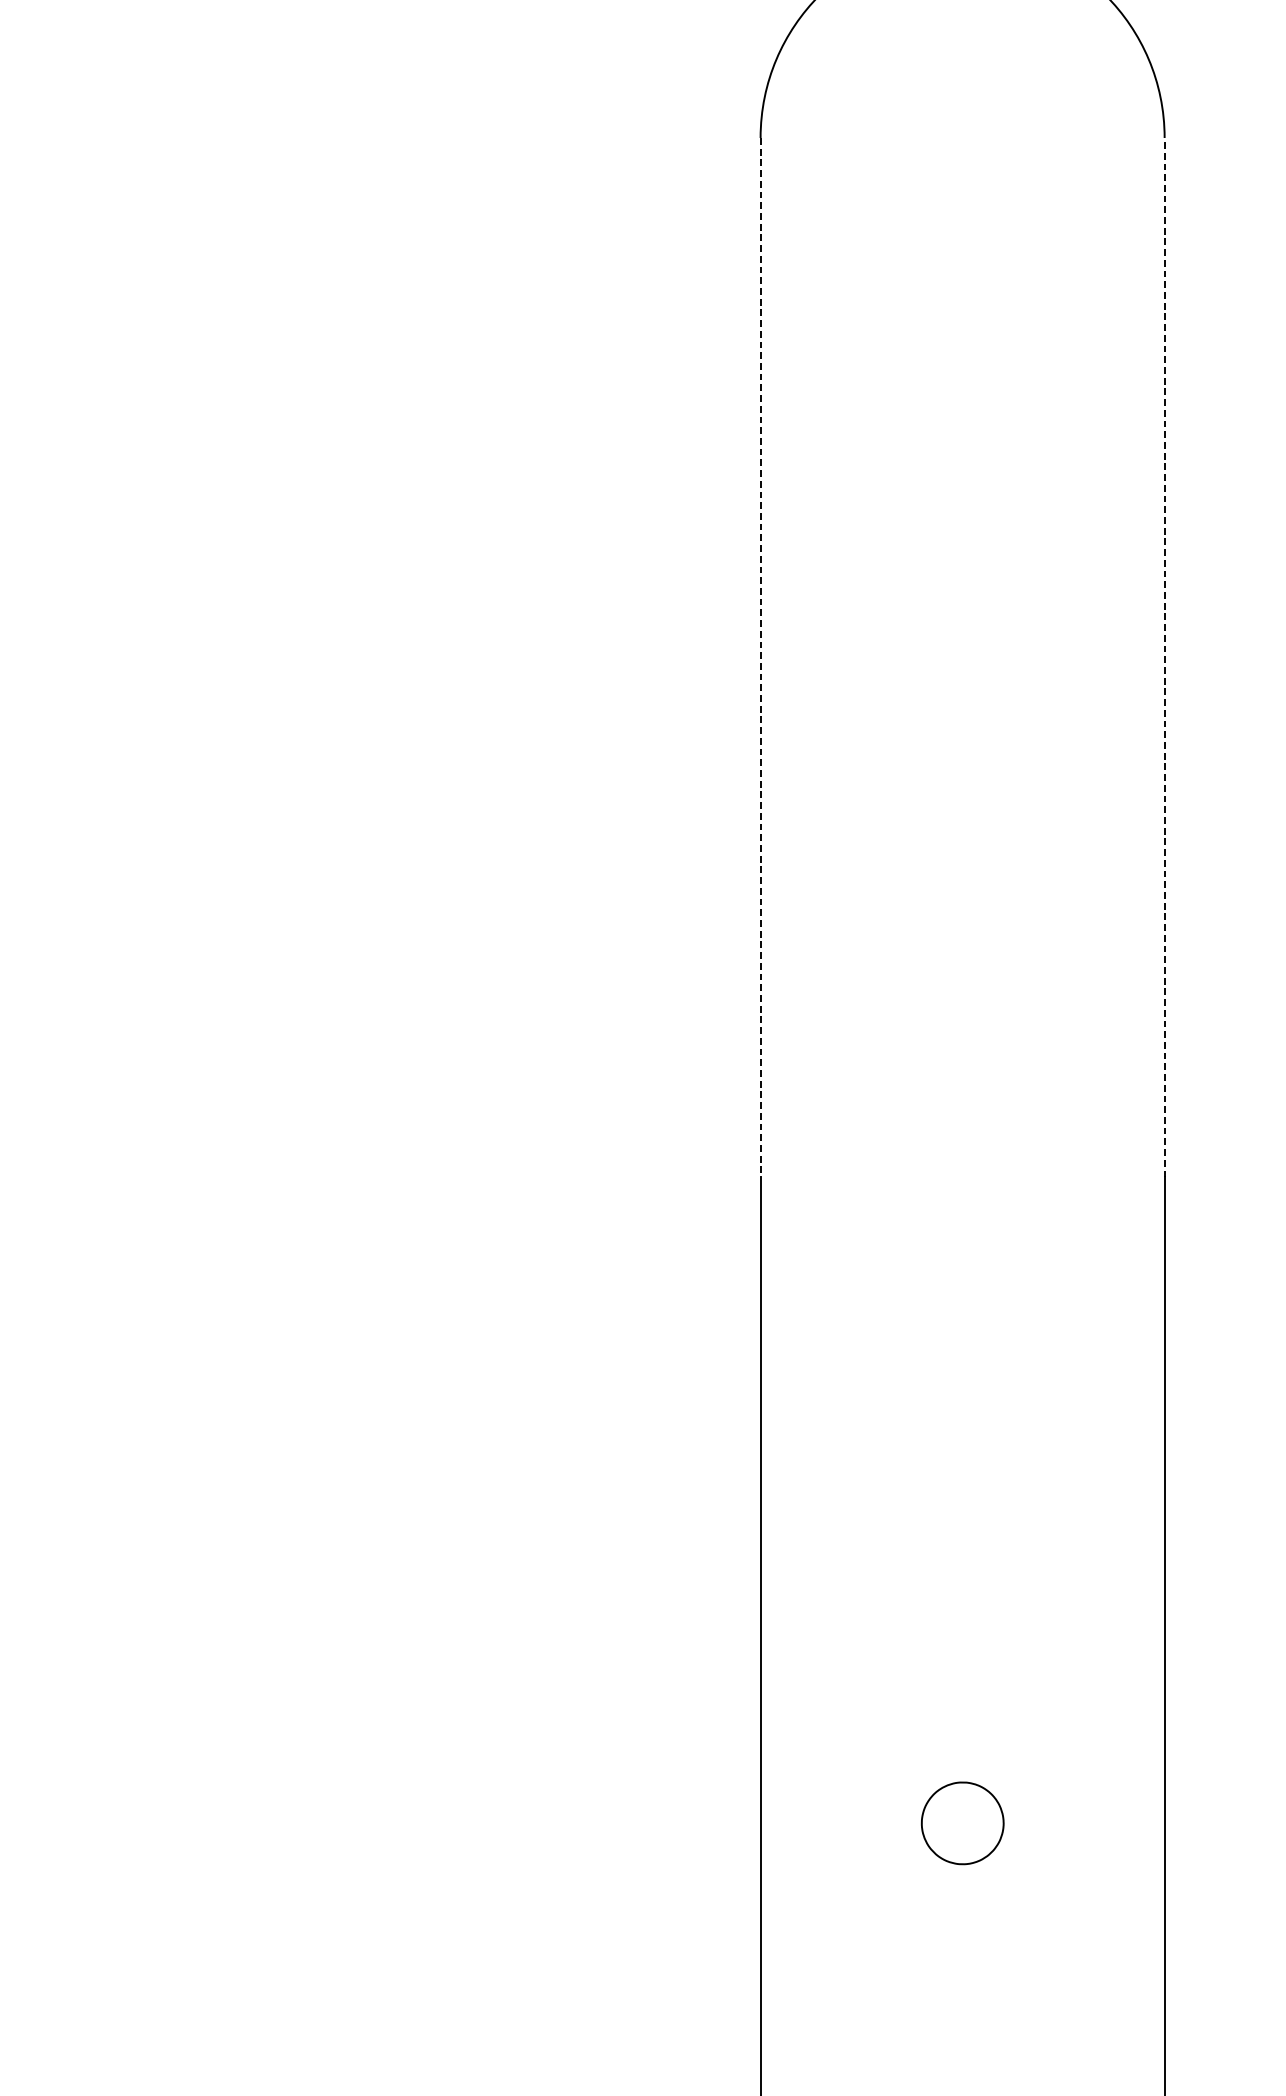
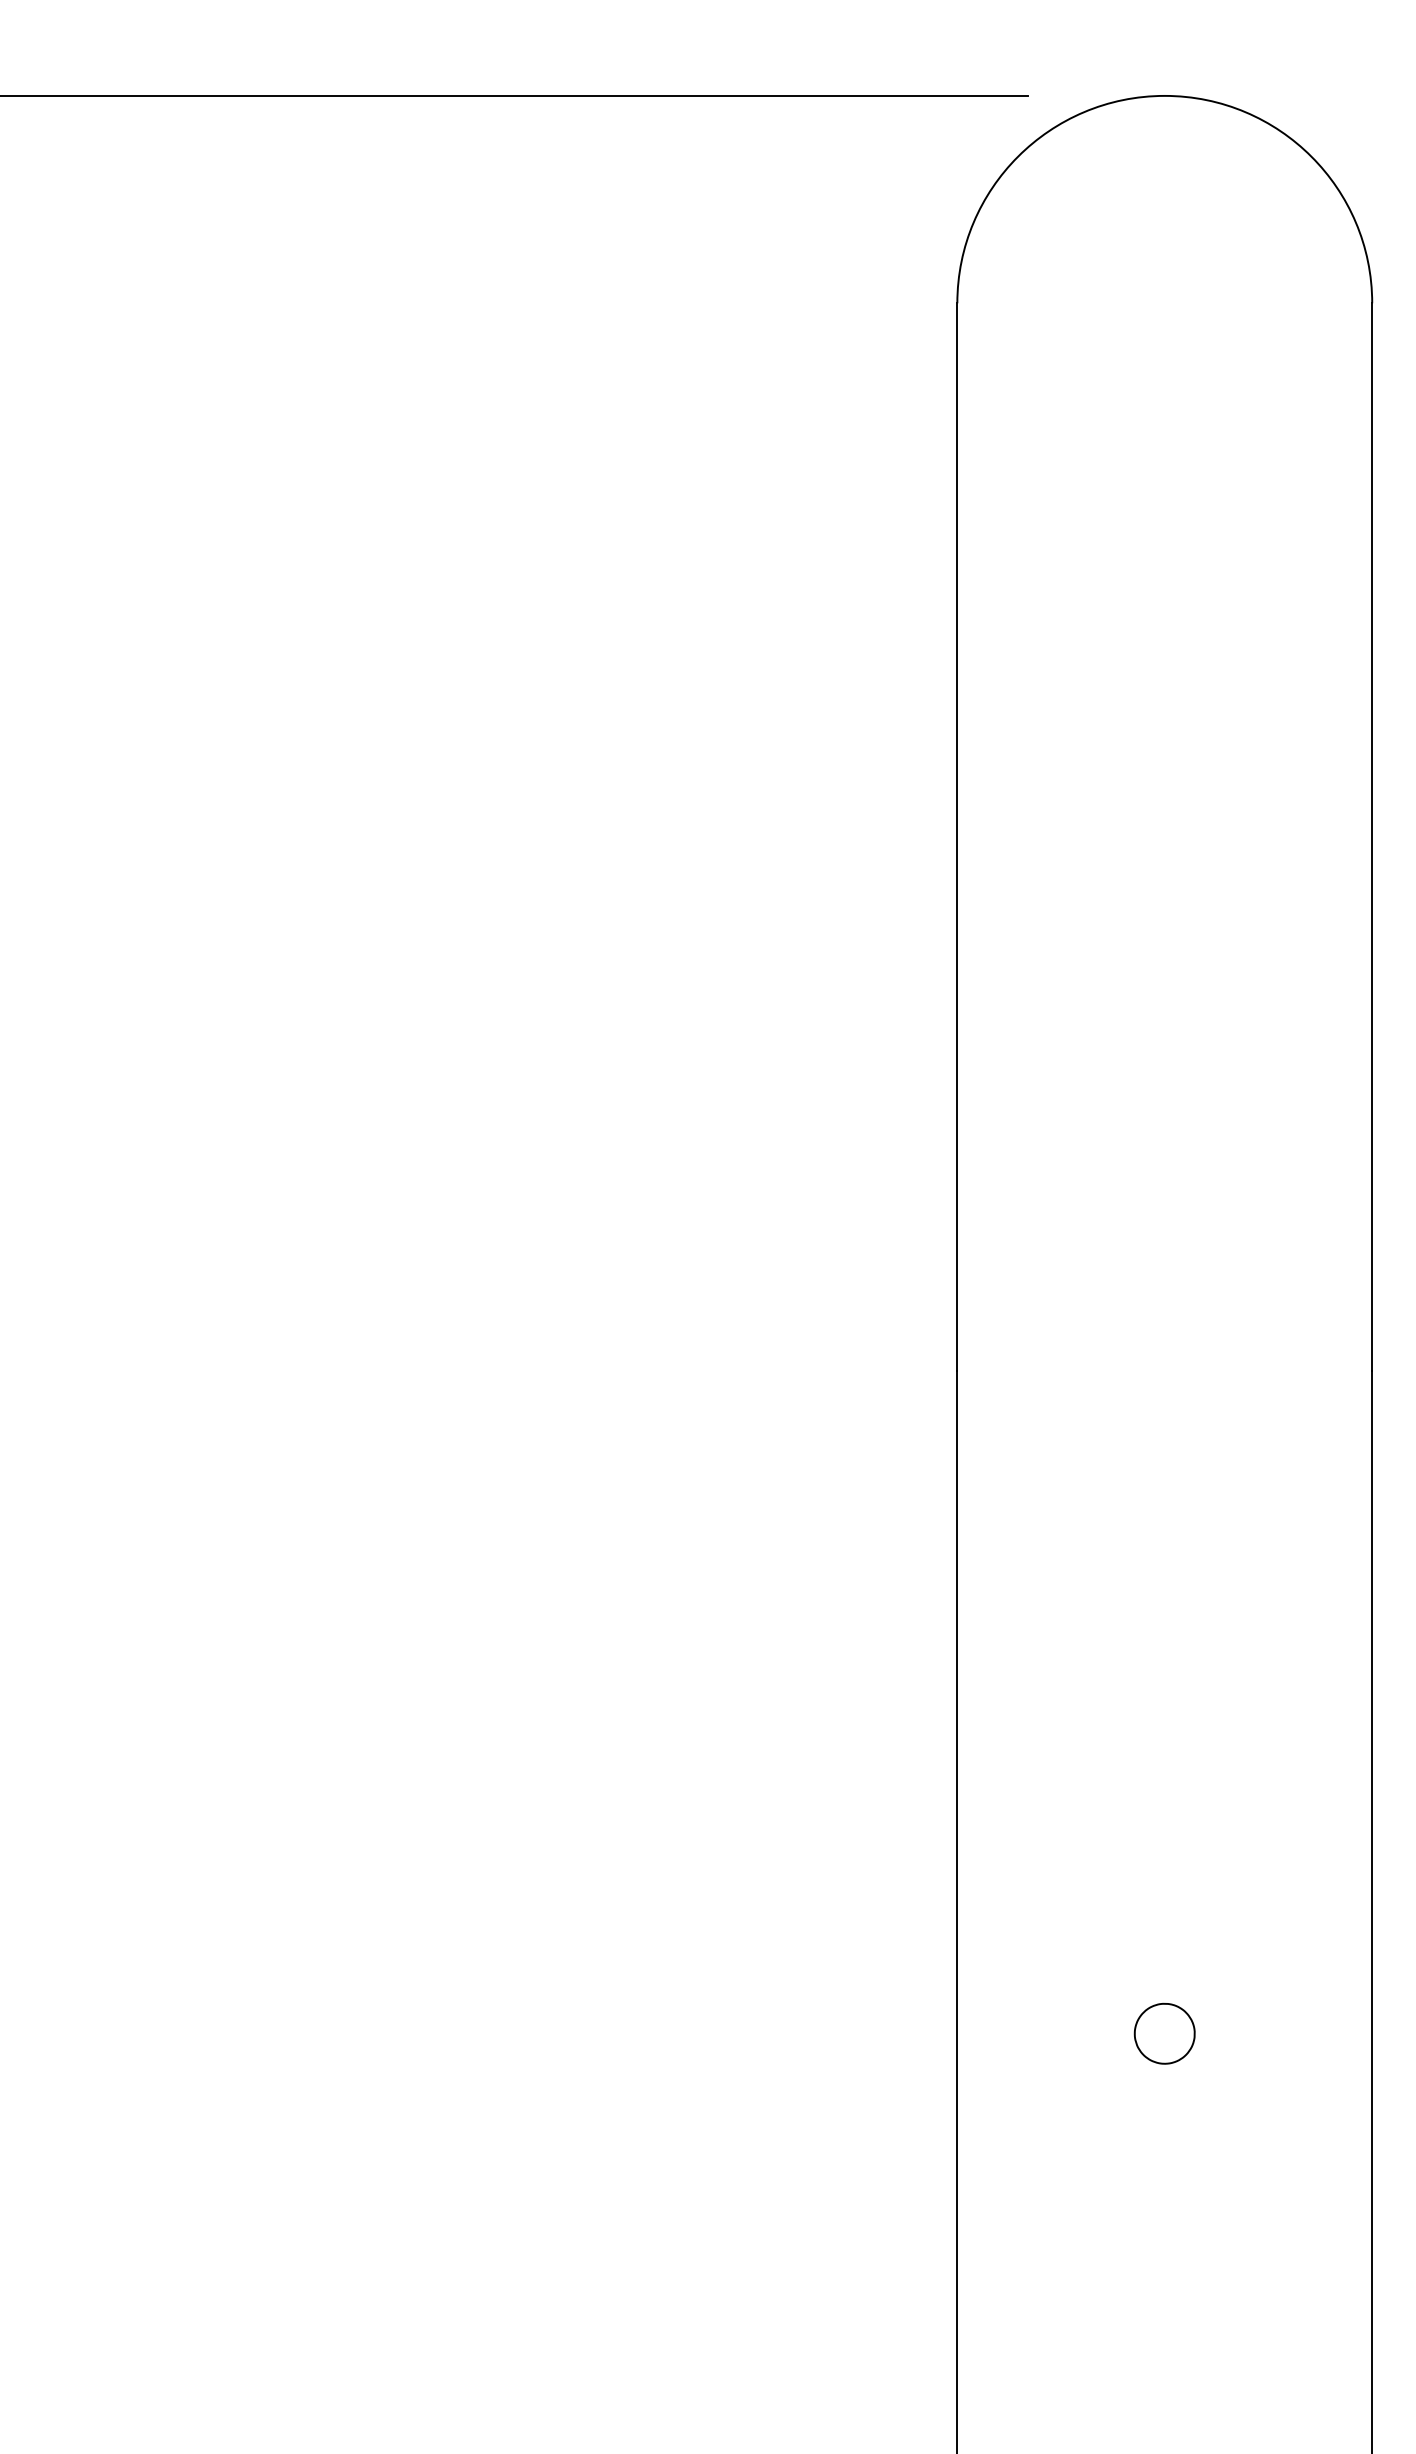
line: (760, 657) -> (957, 836), dashed -> solid
line: (1164, 657) -> (1372, 836), dashed -> solid
part: (962, 1823) -> (1164, 2033), size x0.71

